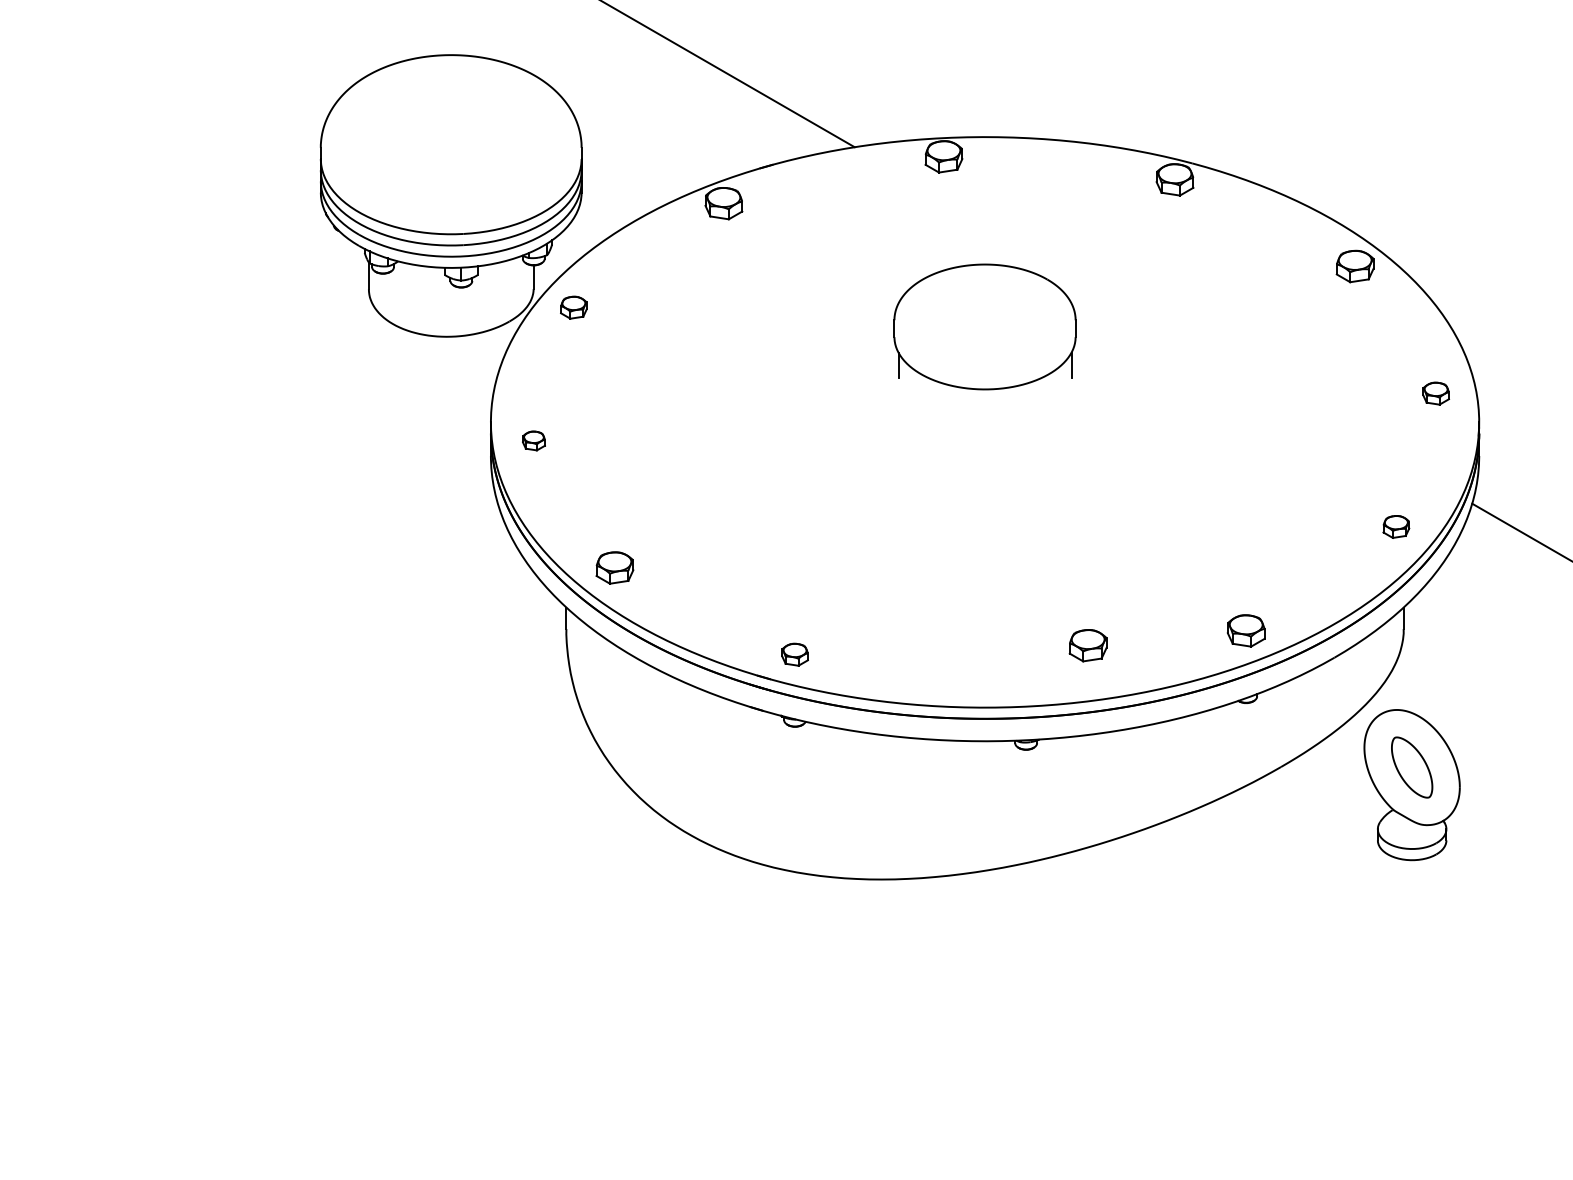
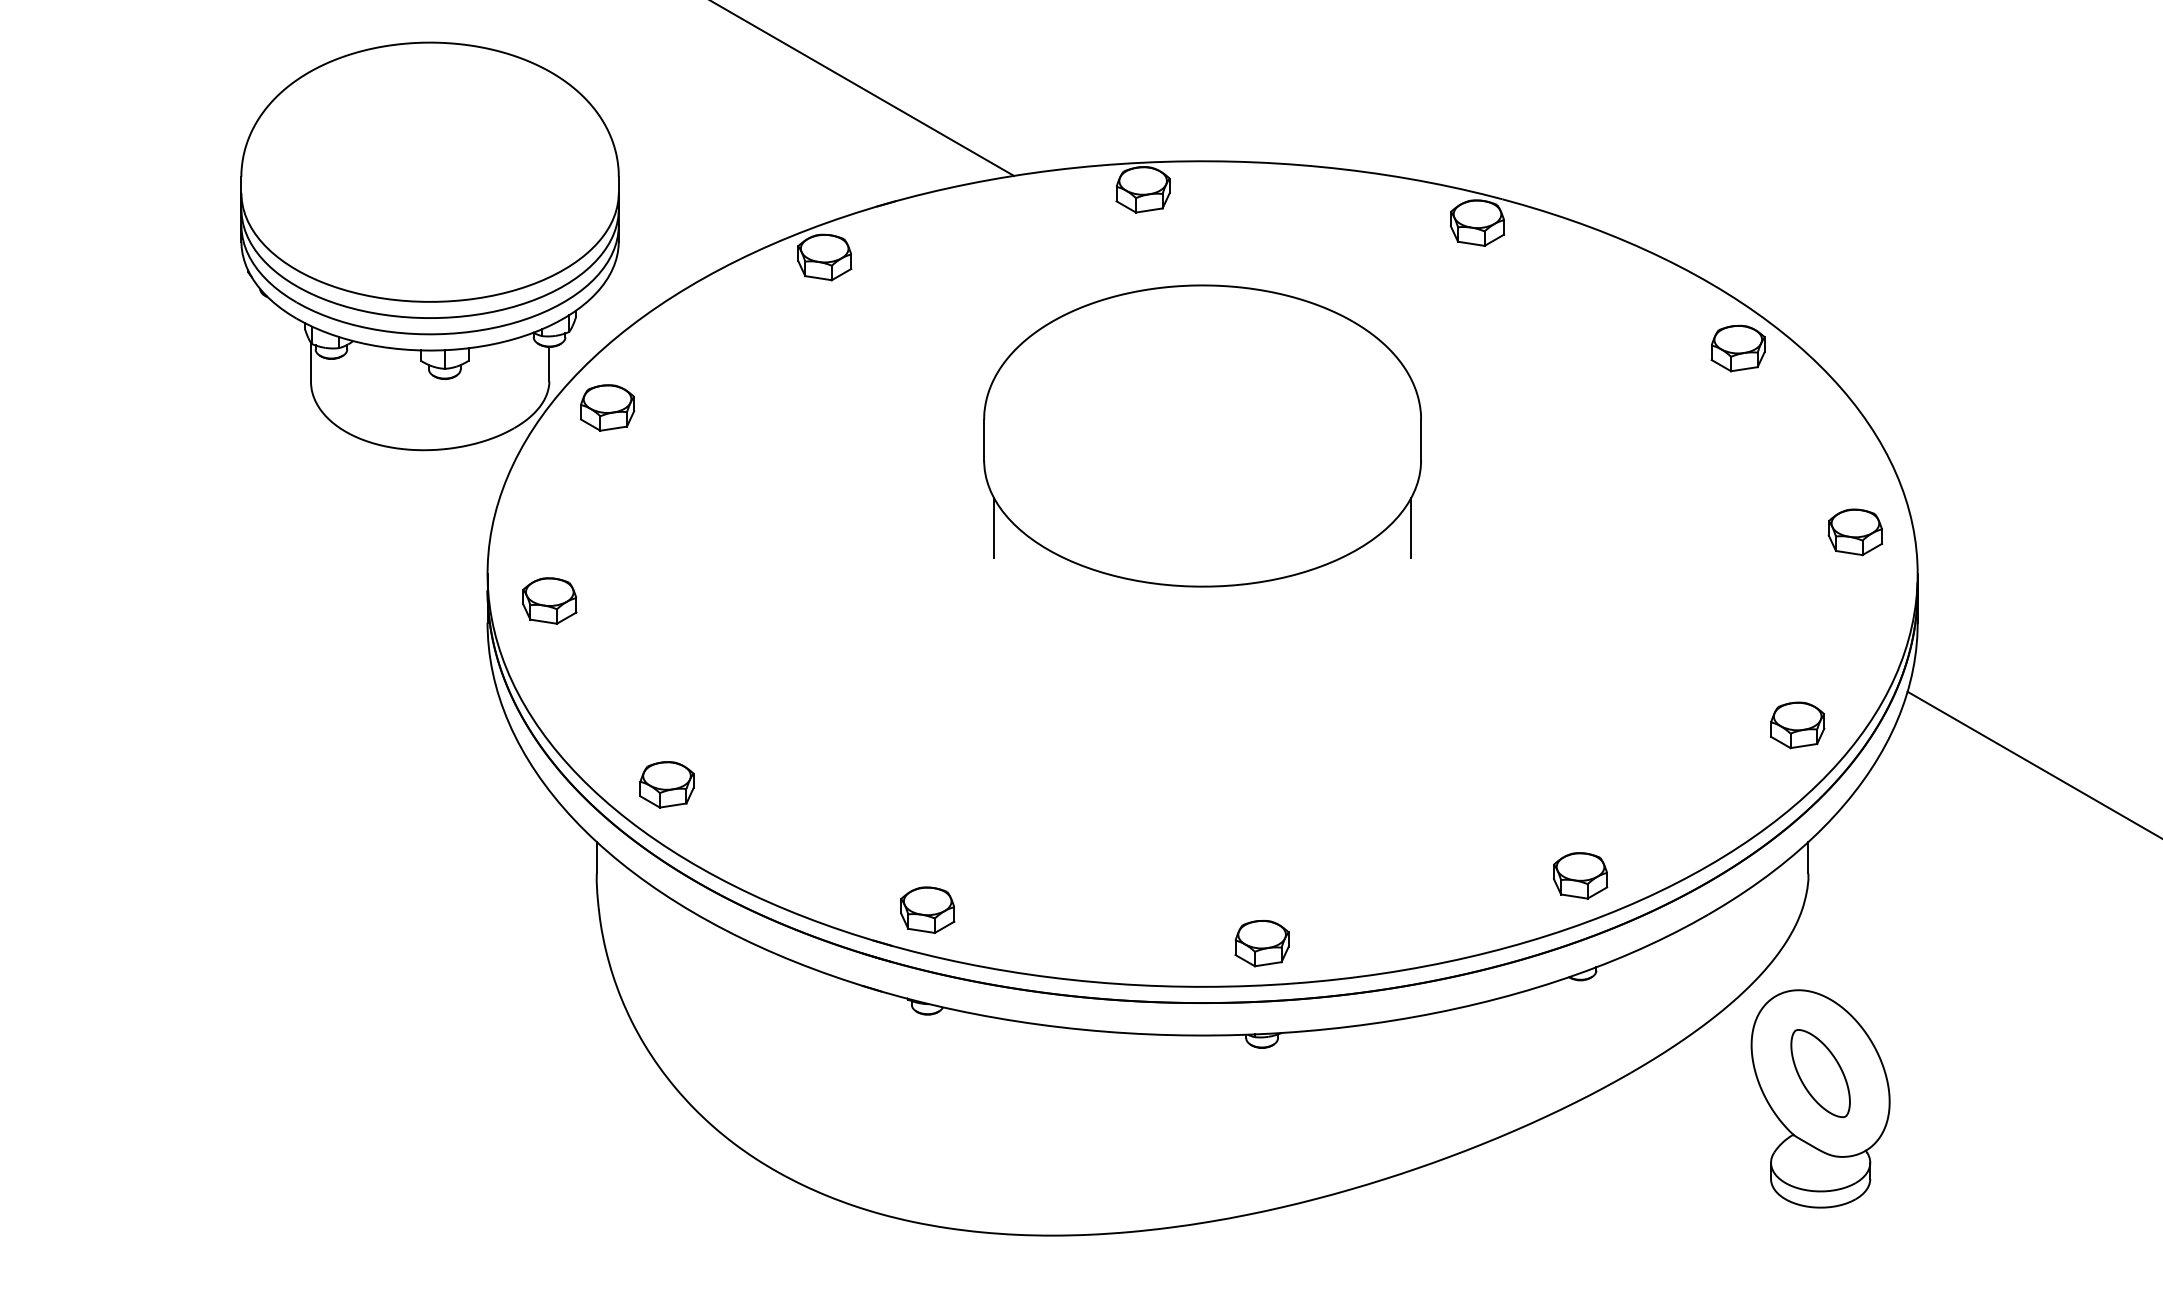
part: (573, 307) -> (607, 407), size x1.43
part: (984, 326) -> (1201, 435), size x1.67
part: (1435, 393) -> (1854, 532), size x1.43
part: (533, 440) -> (549, 600), size x1.67
part: (1396, 526) -> (1798, 724), size x1.43
part: (1087, 645) -> (1261, 943), moved
part: (794, 654) -> (926, 909), size x1.43

